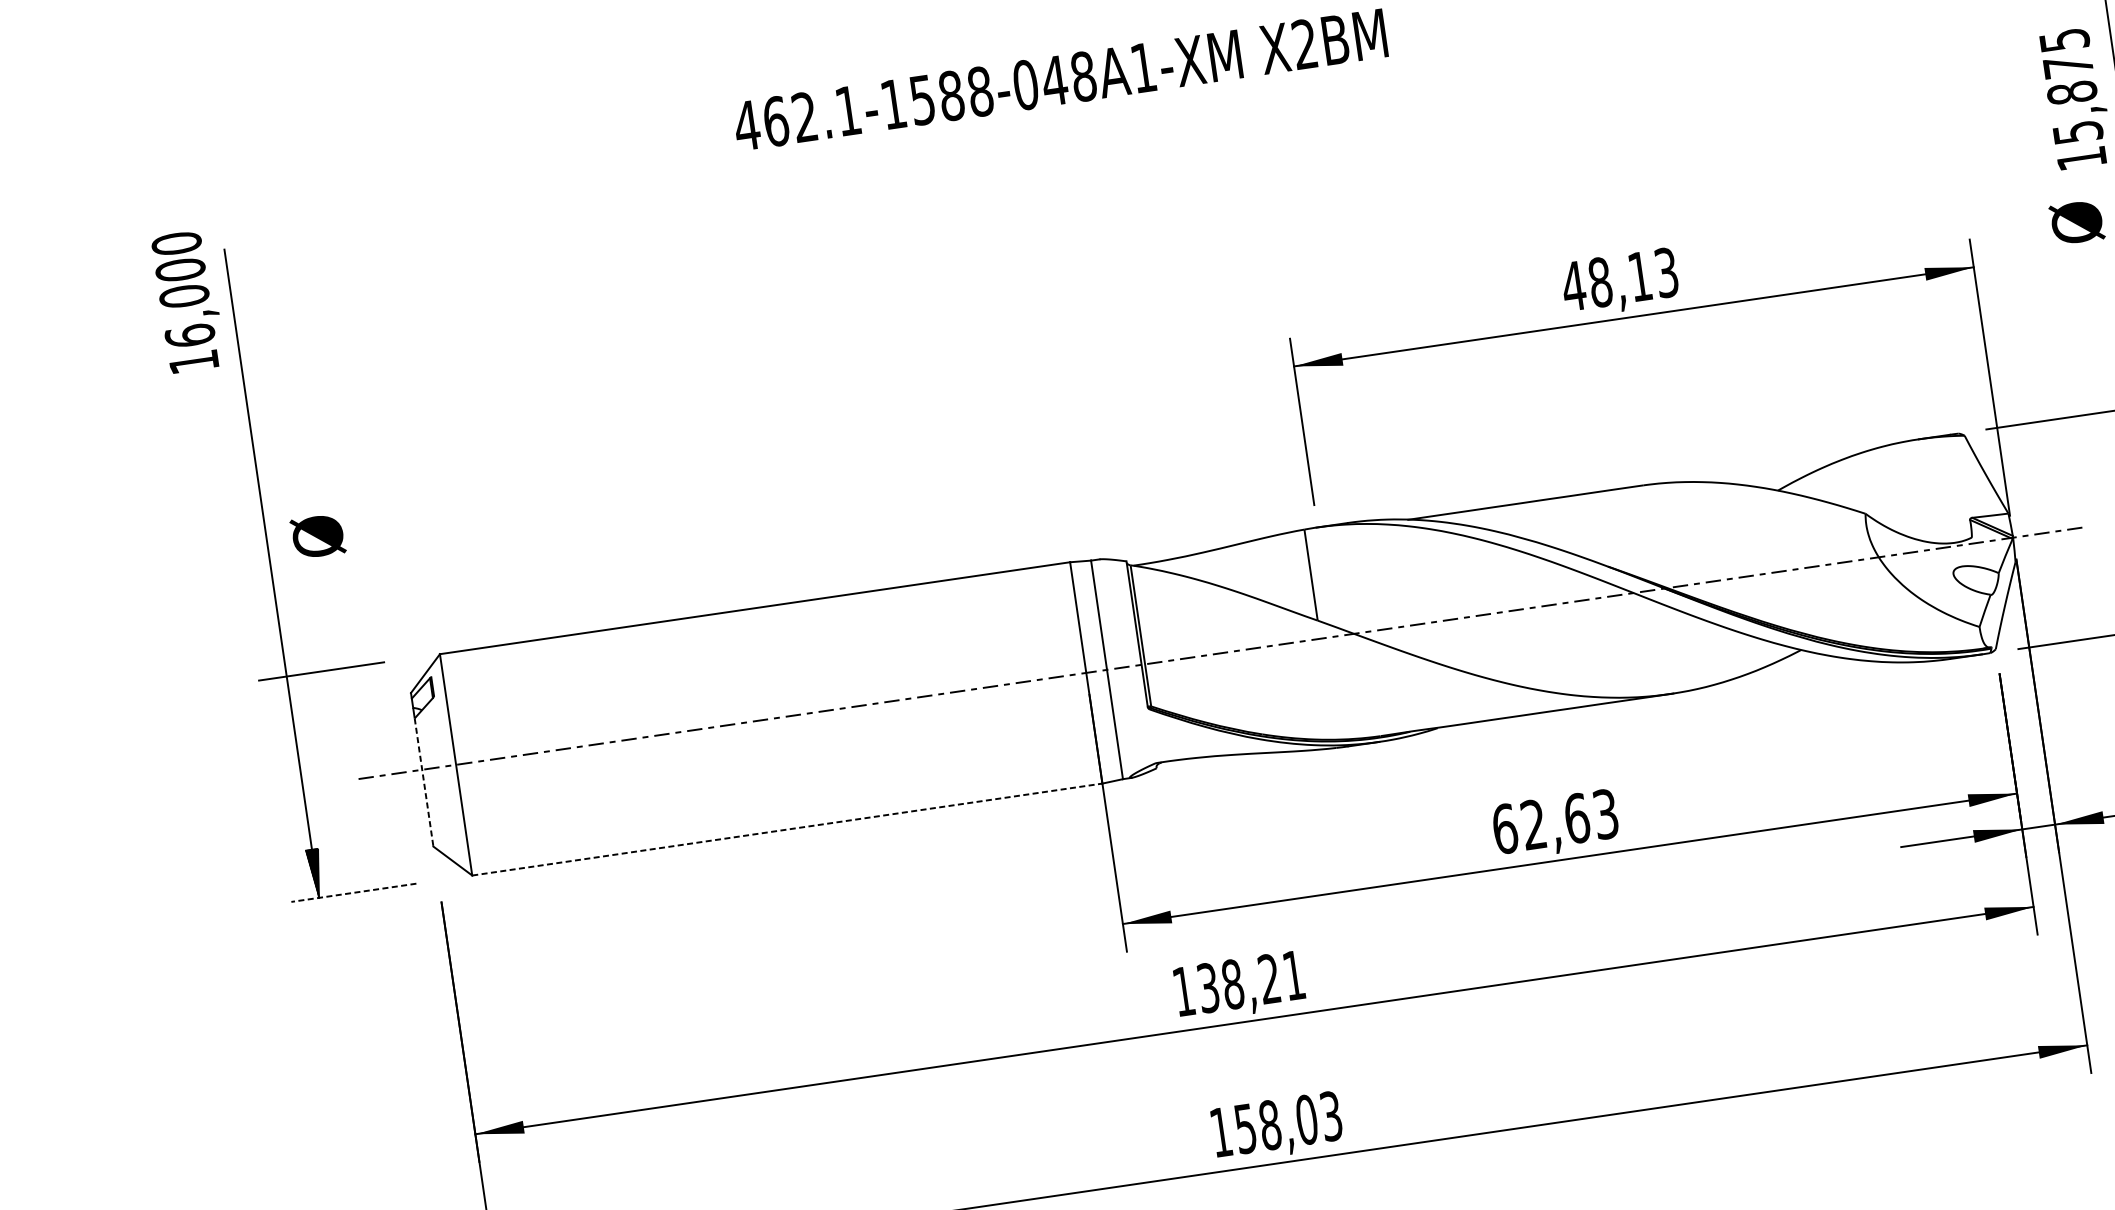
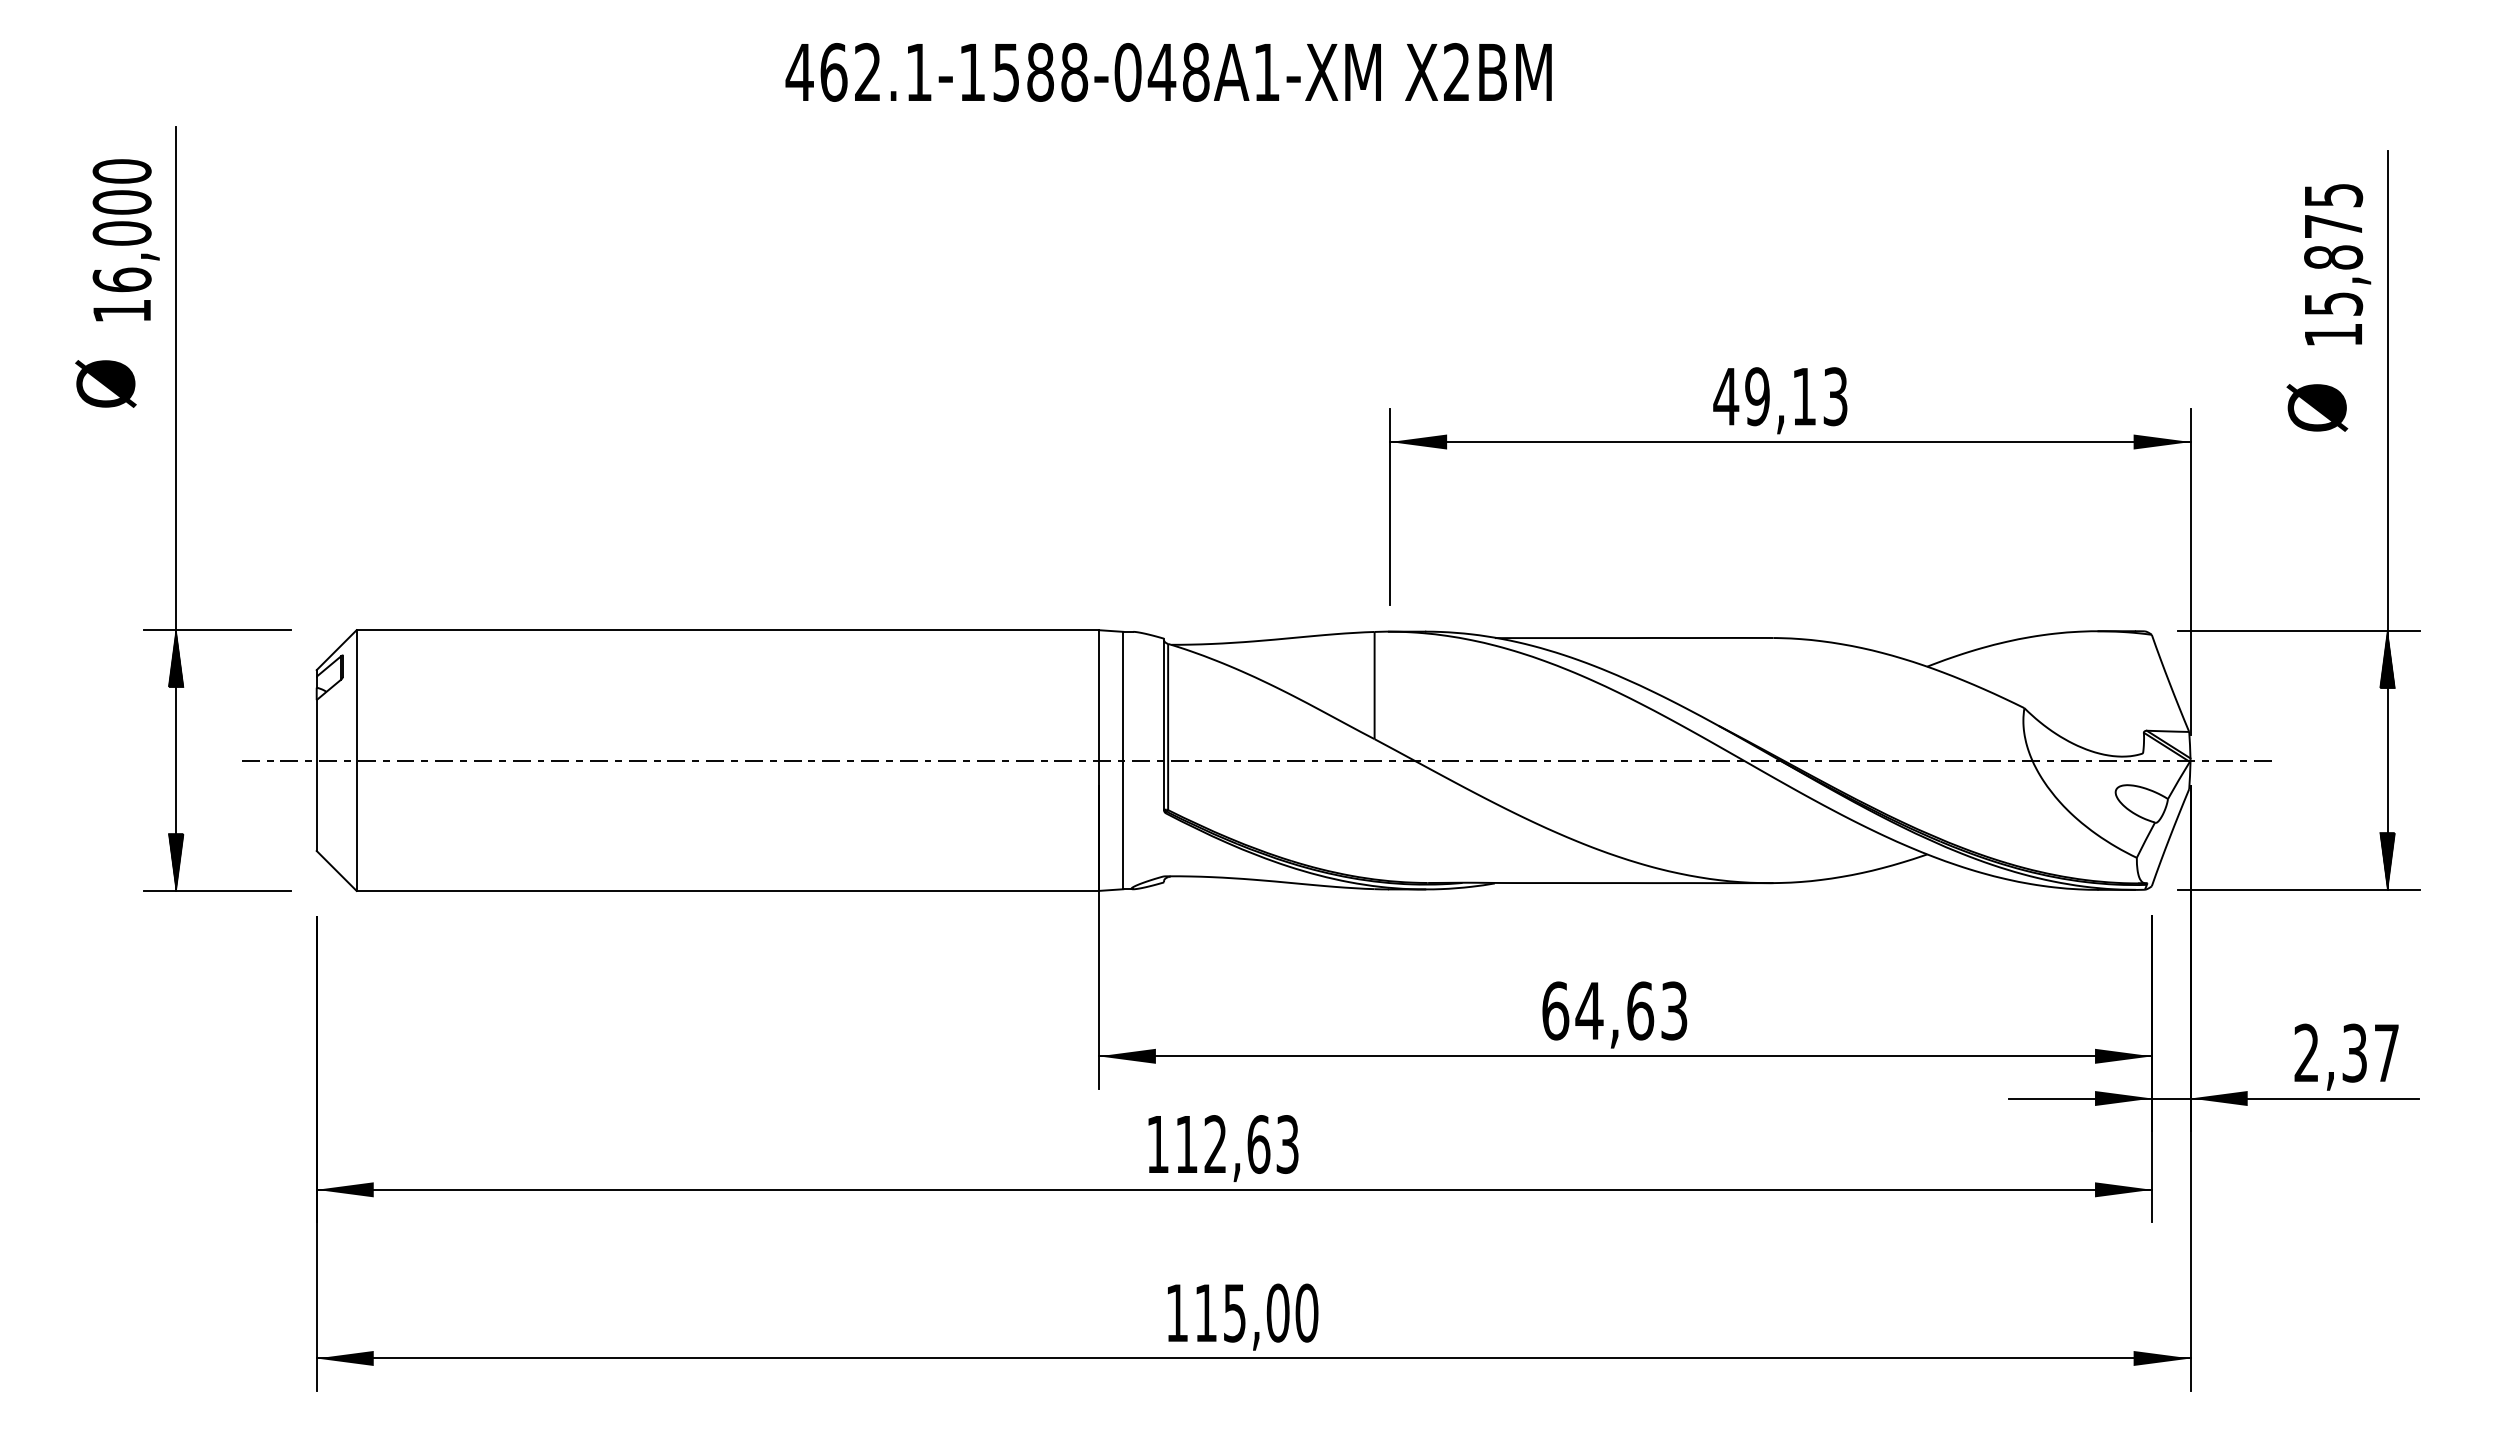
text: (1600, 282) -> (1757, 396), 48,13 -> 49,13
text: (188, 301) -> (125, 240), moved
text: (317, 536) -> (105, 383), moved
hatch: (289, 700) -> (175, 658), added
line: (424, 783) -> (316, 776), dashed -> solid
text: (1533, 824) -> (1589, 1010), 62,63 -> 64,63
line: (787, 829) -> (728, 890), dashed -> solid
line: (354, 892) -> (217, 890), dashed -> solid
text: (1251, 981) -> (1237, 1144), 138,21 -> 112,63
text: (1288, 1122) -> (1256, 1312), 158,03 -> 115,00

